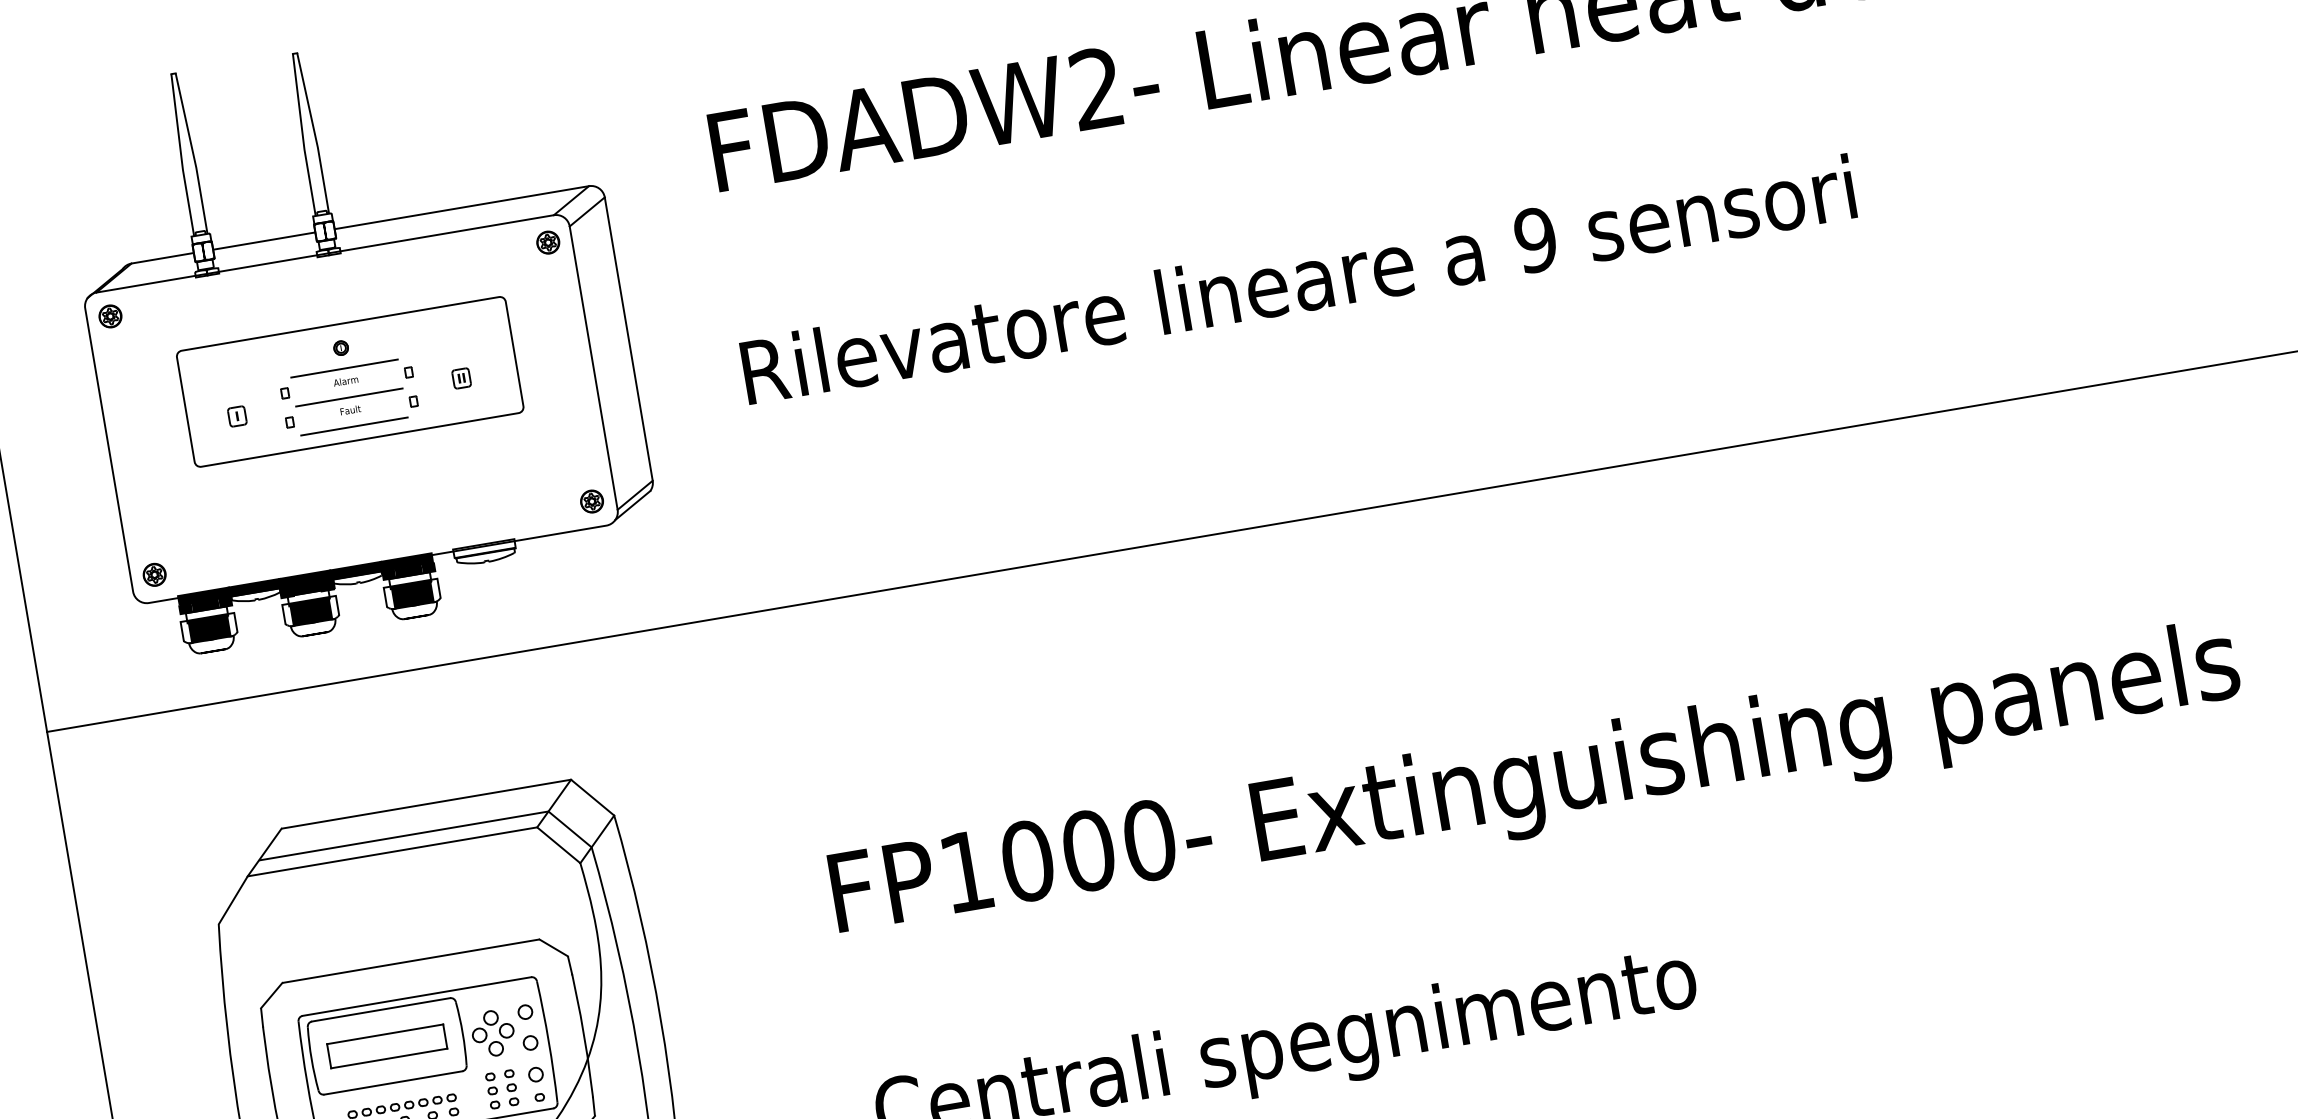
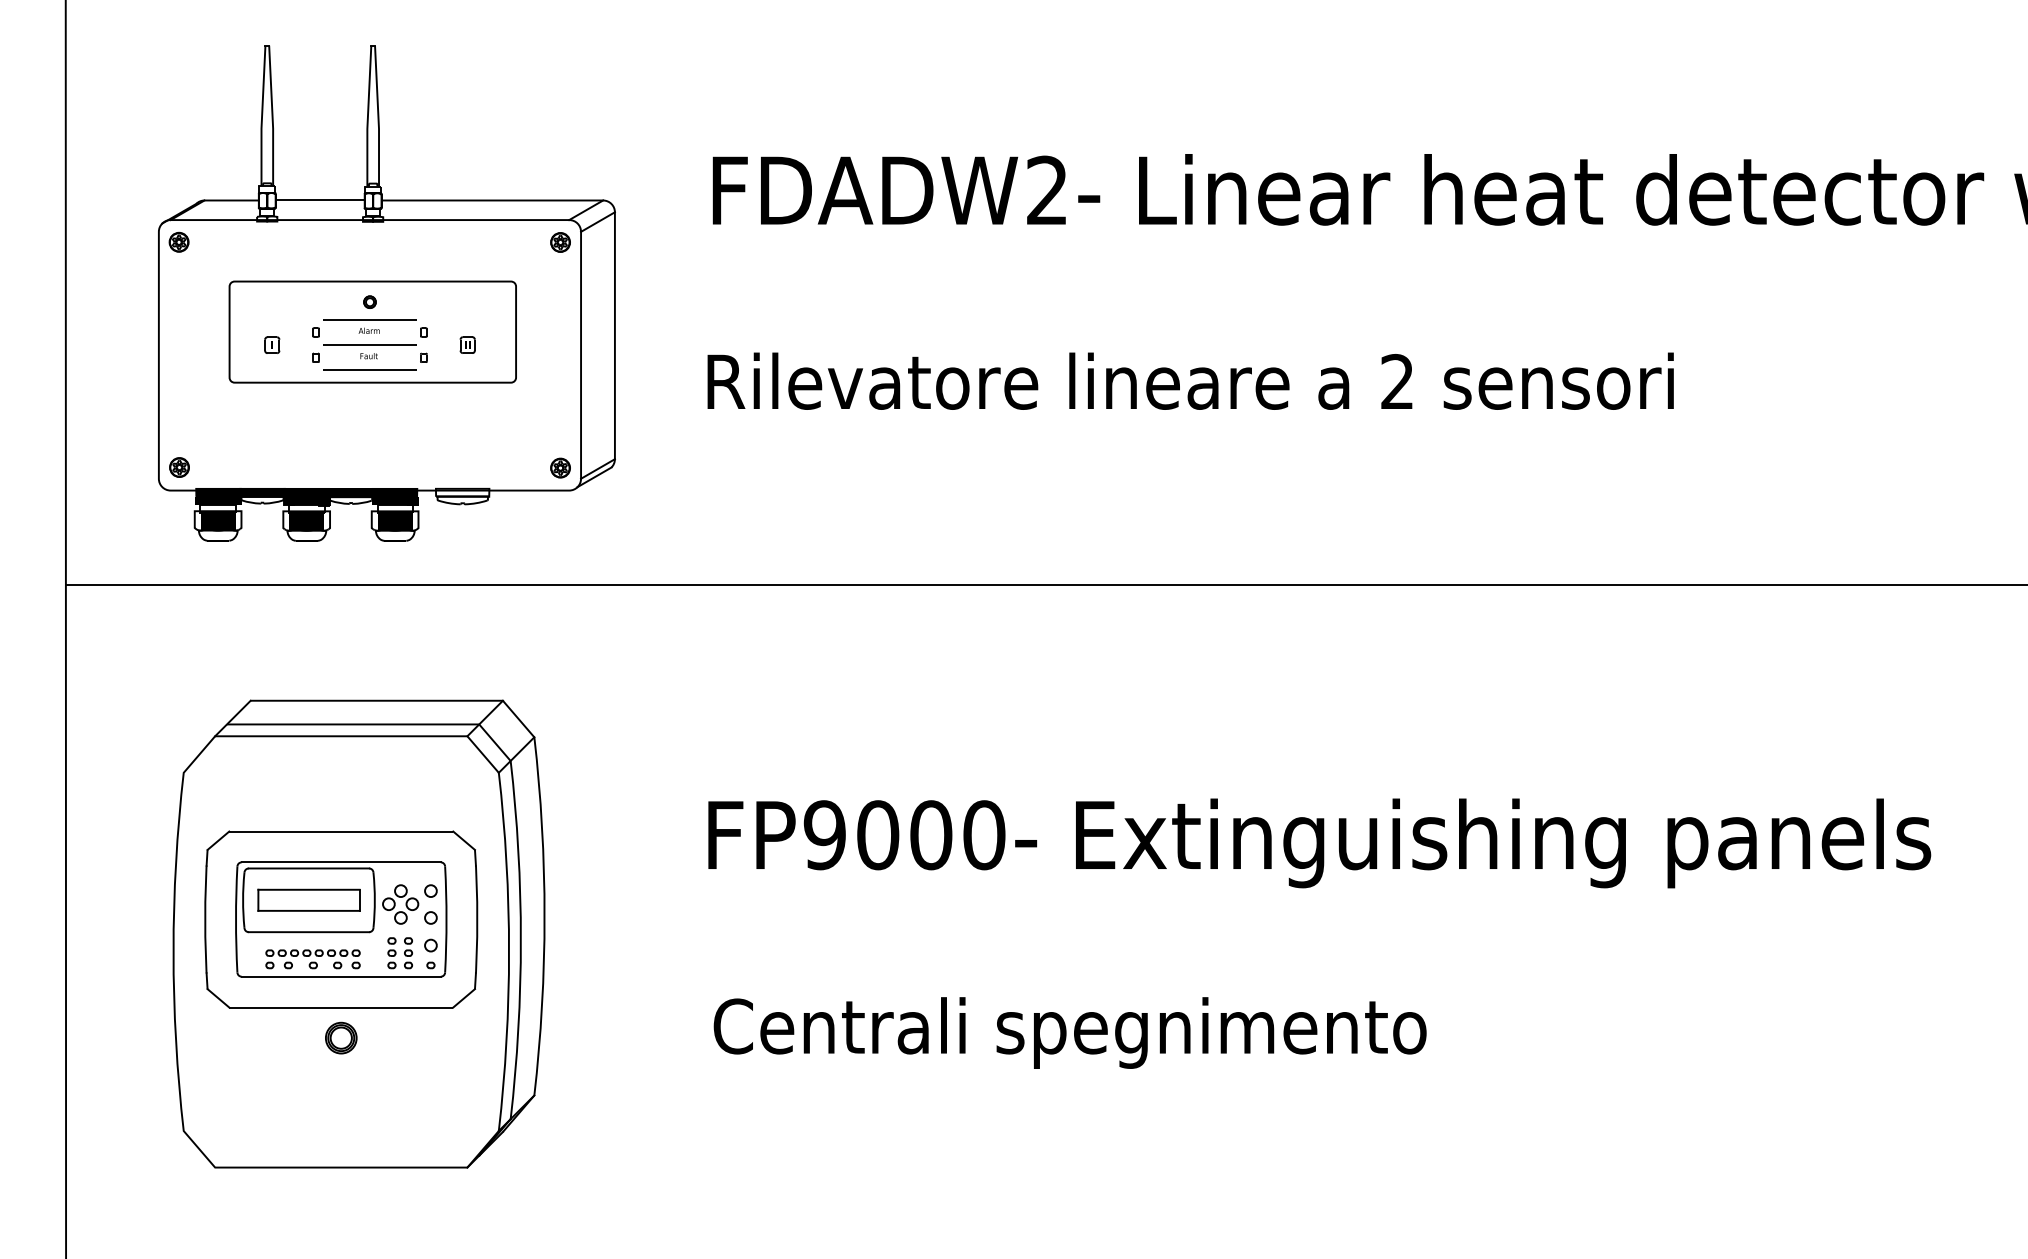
text: (1535, 239) -> (1397, 381), 9 -> 2
text: (966, 871) -> (824, 835), FP1000- -> FP9000-

